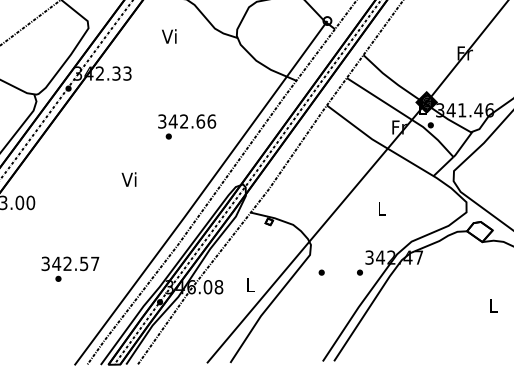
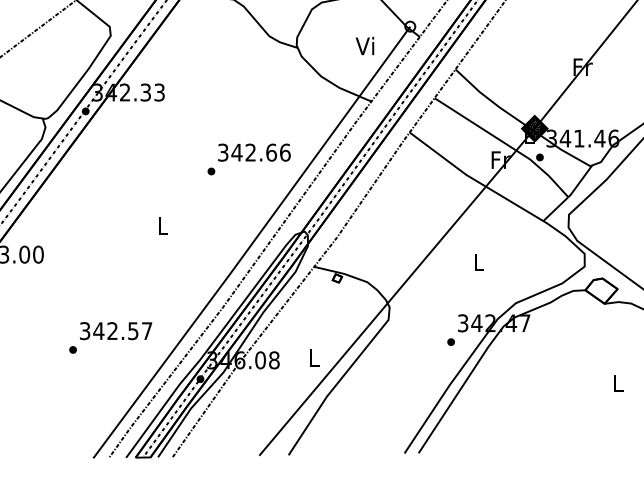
text: (168, 36) -> (364, 45), moved
text: (187, 121) -> (254, 152), moved
text: (128, 179) -> (161, 225), Vi -> L
text: (70, 264) -> (116, 331), moved
part: (321, 272) -> (402, 341), removed

